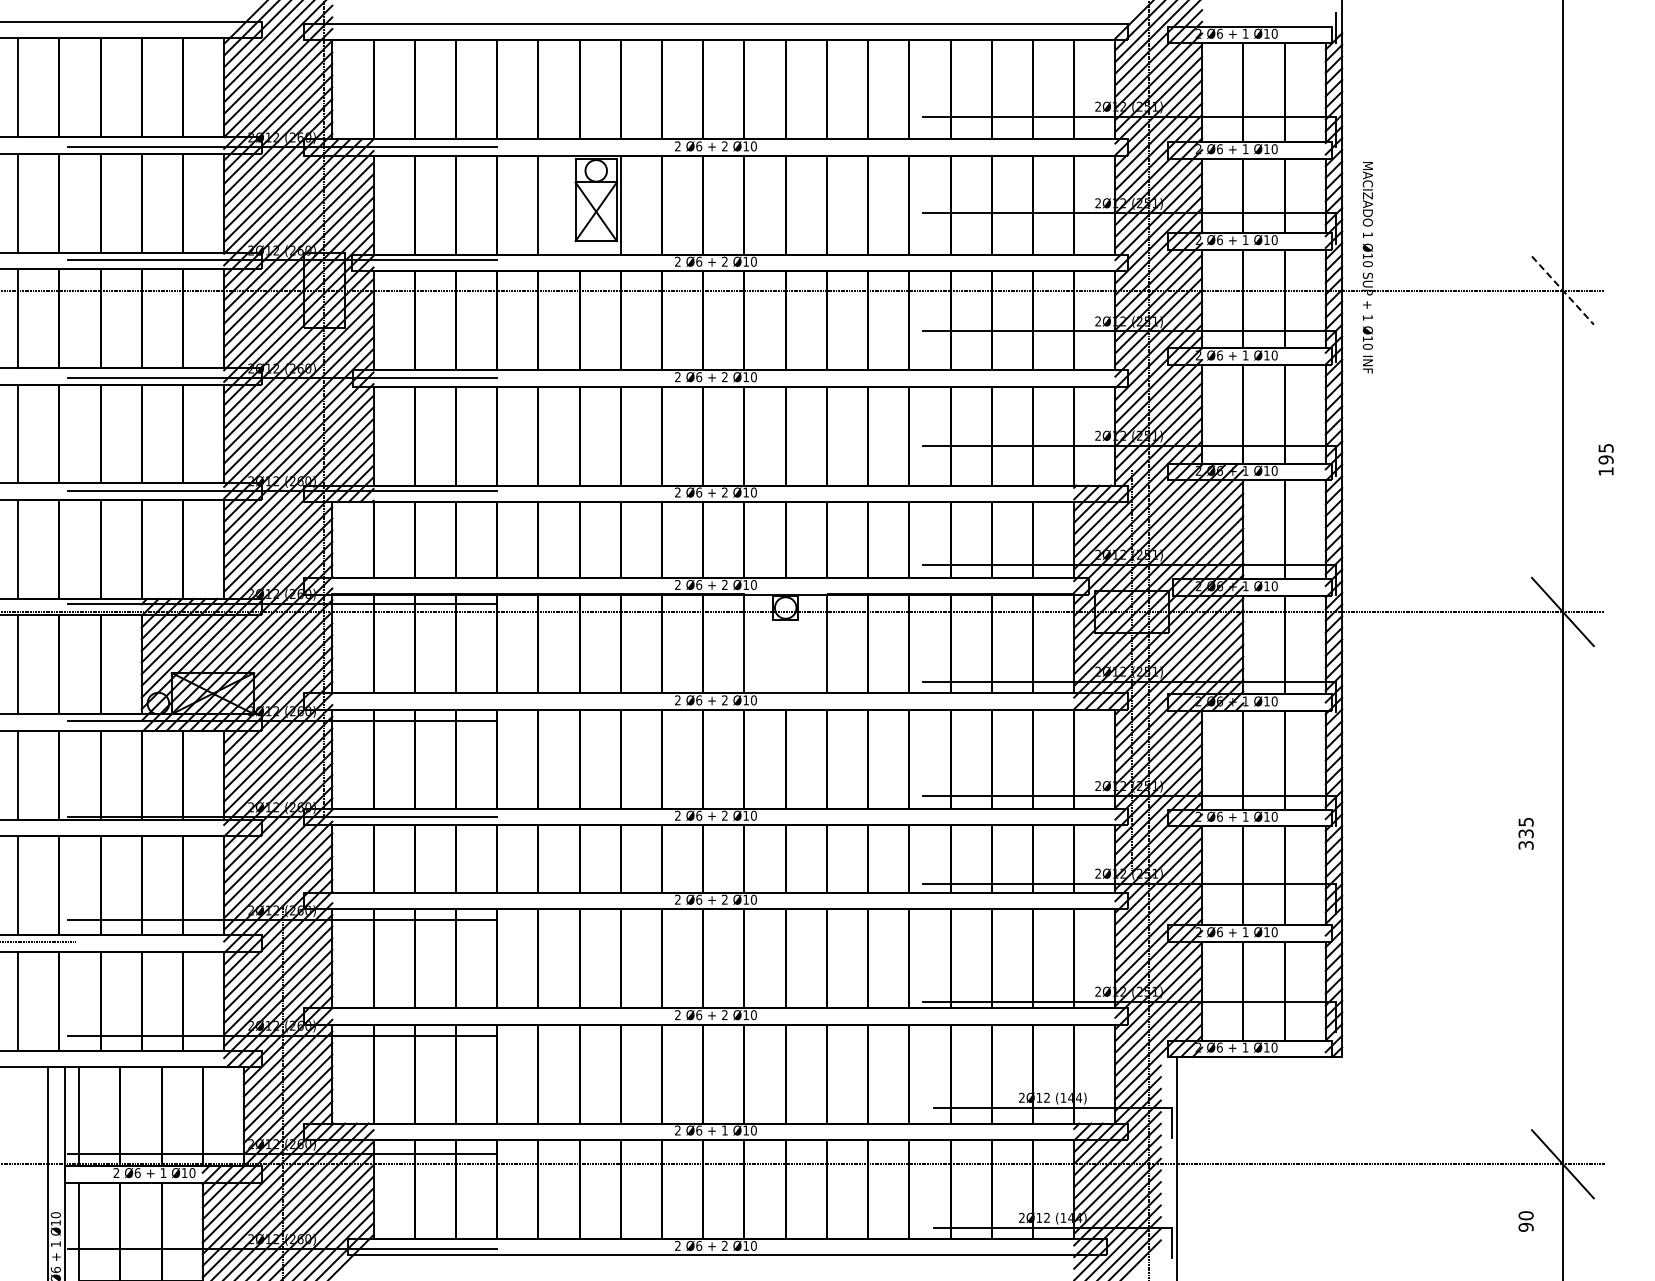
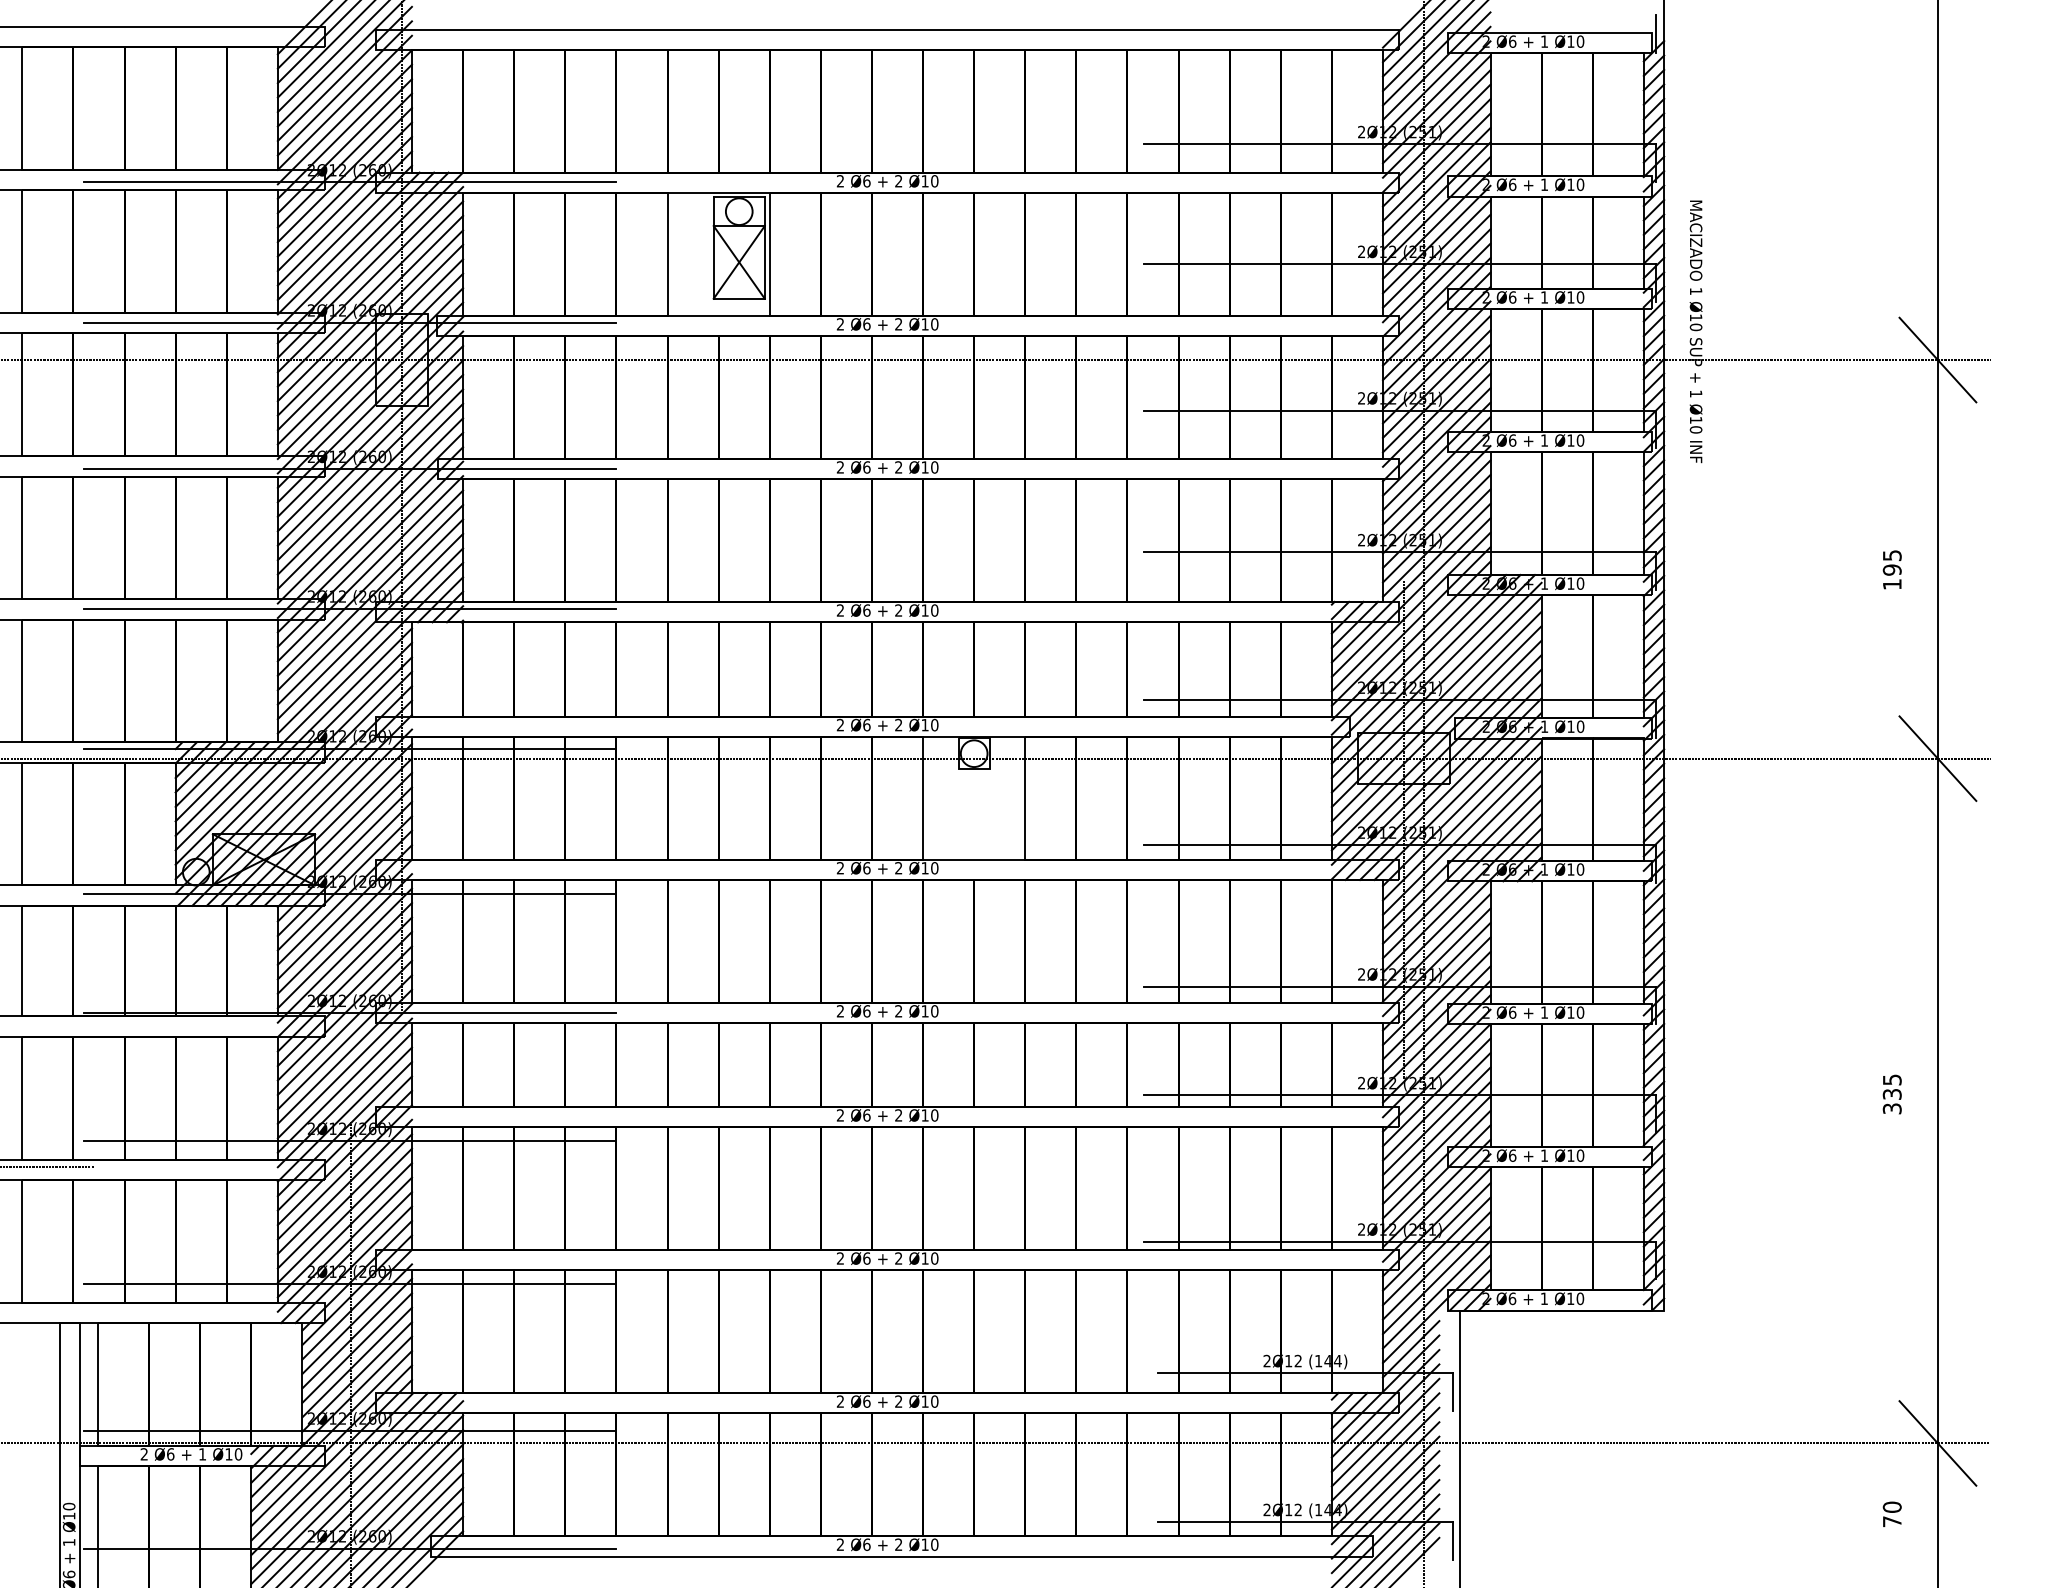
line: (1563, 290) -> (1938, 359), dashed -> solid
text: (1605, 459) -> (1891, 569), moved
text: (1525, 833) -> (1891, 1094), moved
text: (724, 1130) -> (898, 1401), 1 -> 2
text: (1525, 1226) -> (1891, 1520), 90 -> 70

